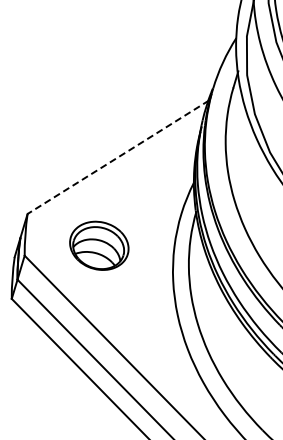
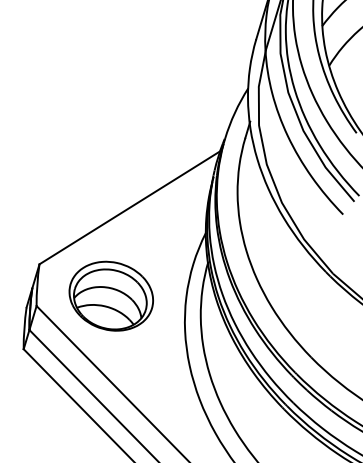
line: (117, 157) -> (129, 207), dashed -> solid
part: (98, 245) -> (110, 295), size x1.43

